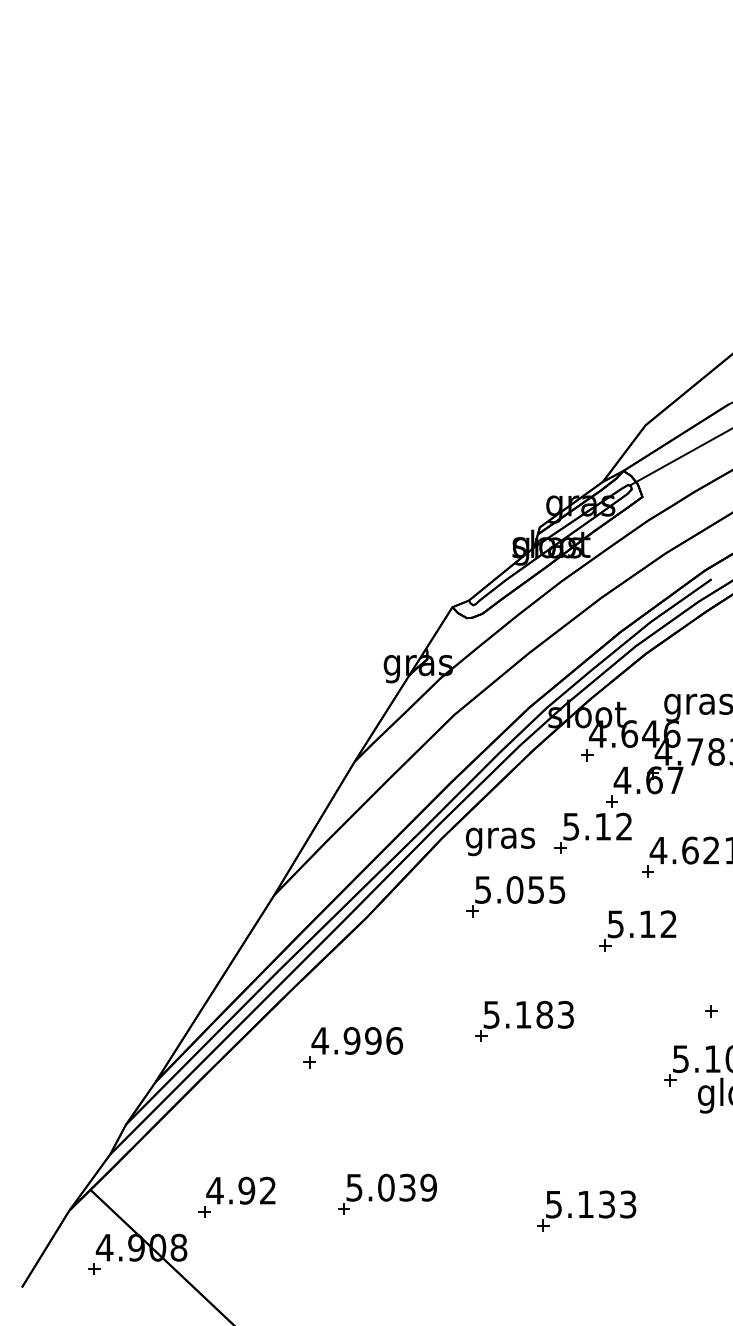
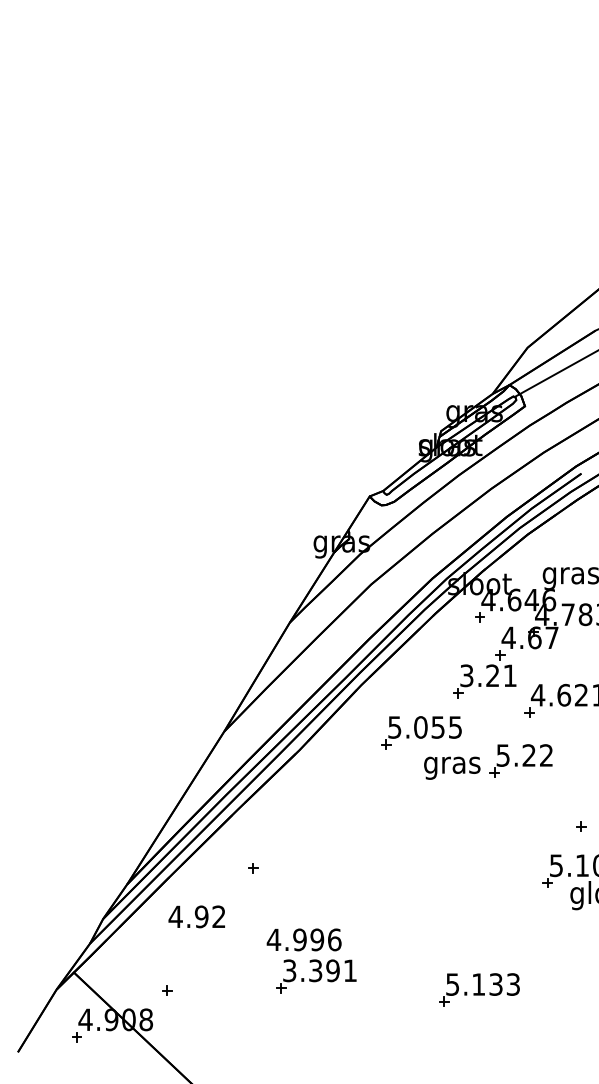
text: (597, 826) -> (488, 675), 5.12 -> 3.21
text: (500, 841) -> (452, 767), moved
text: (647, 923) -> (529, 754), 5.12 -> 5.22
part: (524, 1021) -> (428, 834), removed
text: (357, 1040) -> (304, 939), moved
text: (392, 1187) -> (320, 970), 5.039 -> 3.391
text: (240, 1190) -> (196, 916), moved

